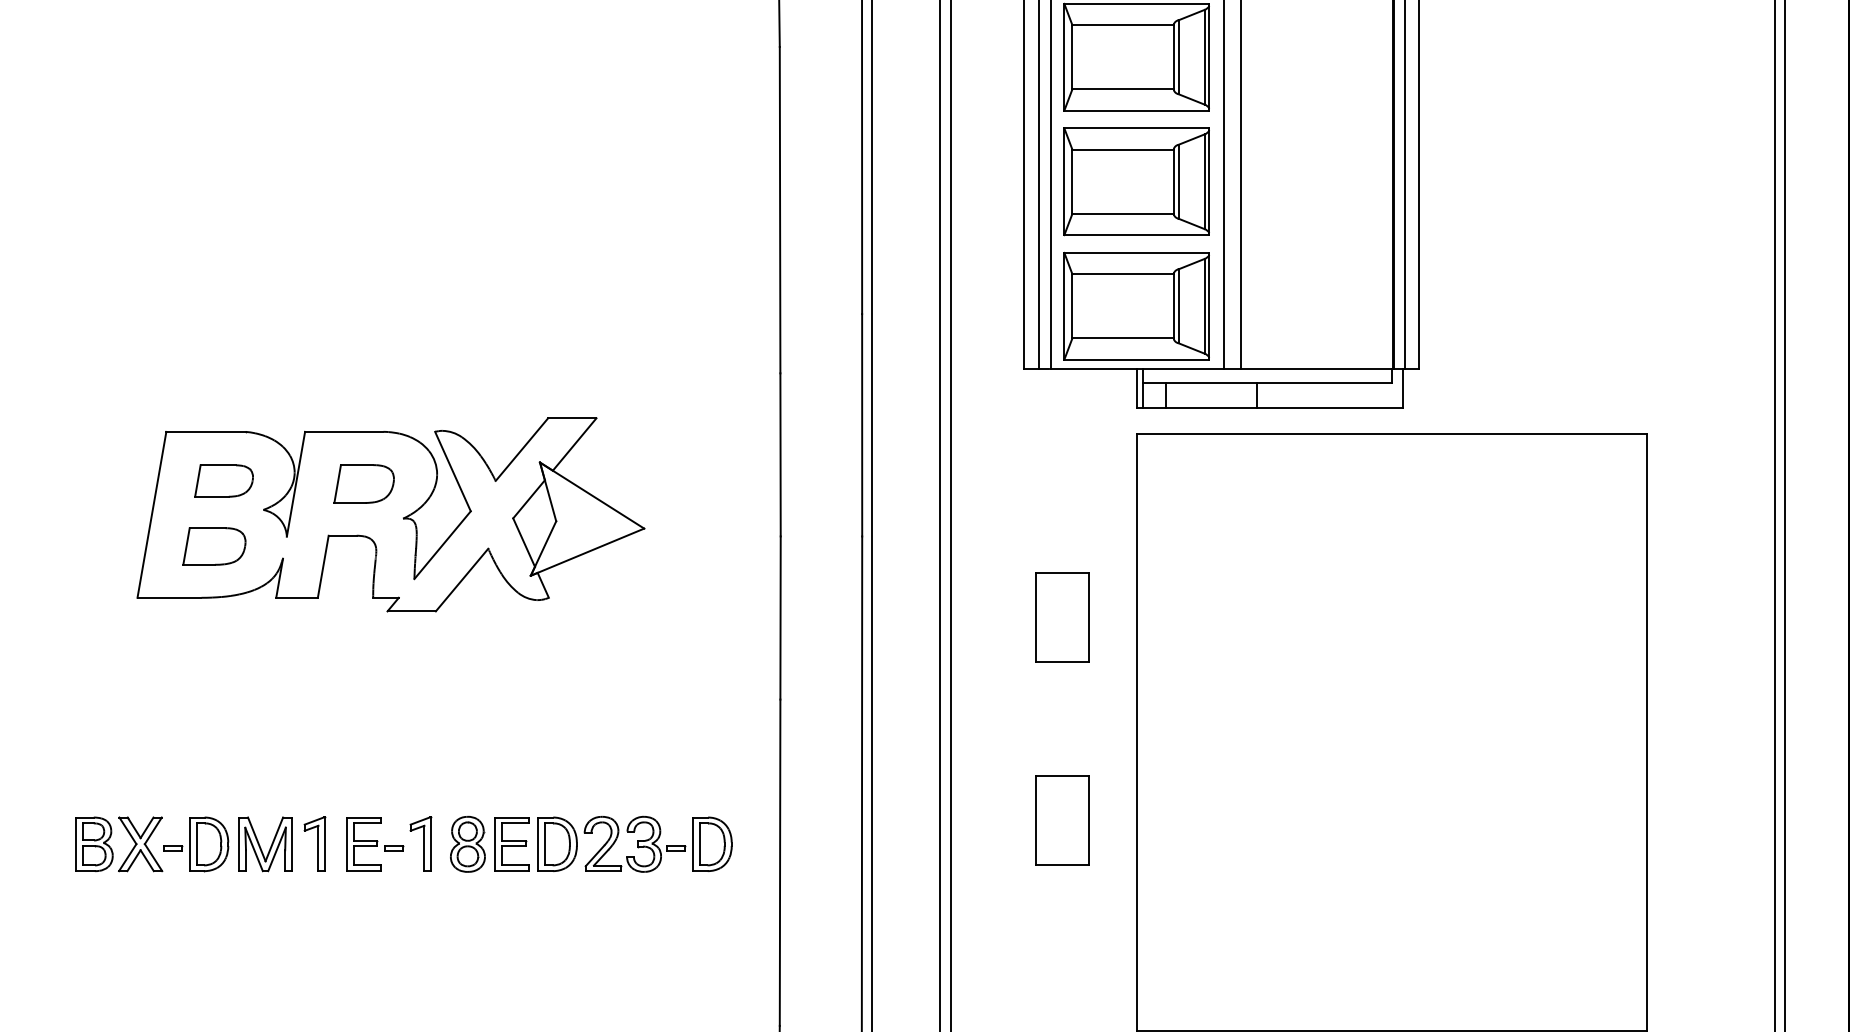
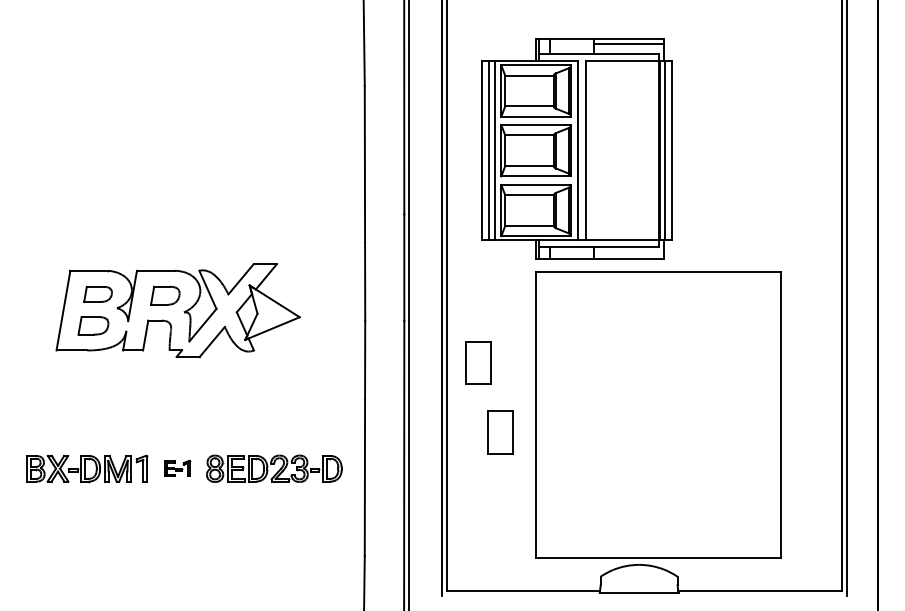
part: (1062, 616) -> (478, 362), moved
part: (1062, 820) -> (500, 432), moved
part: (389, 843) -> (177, 468), size x0.6

